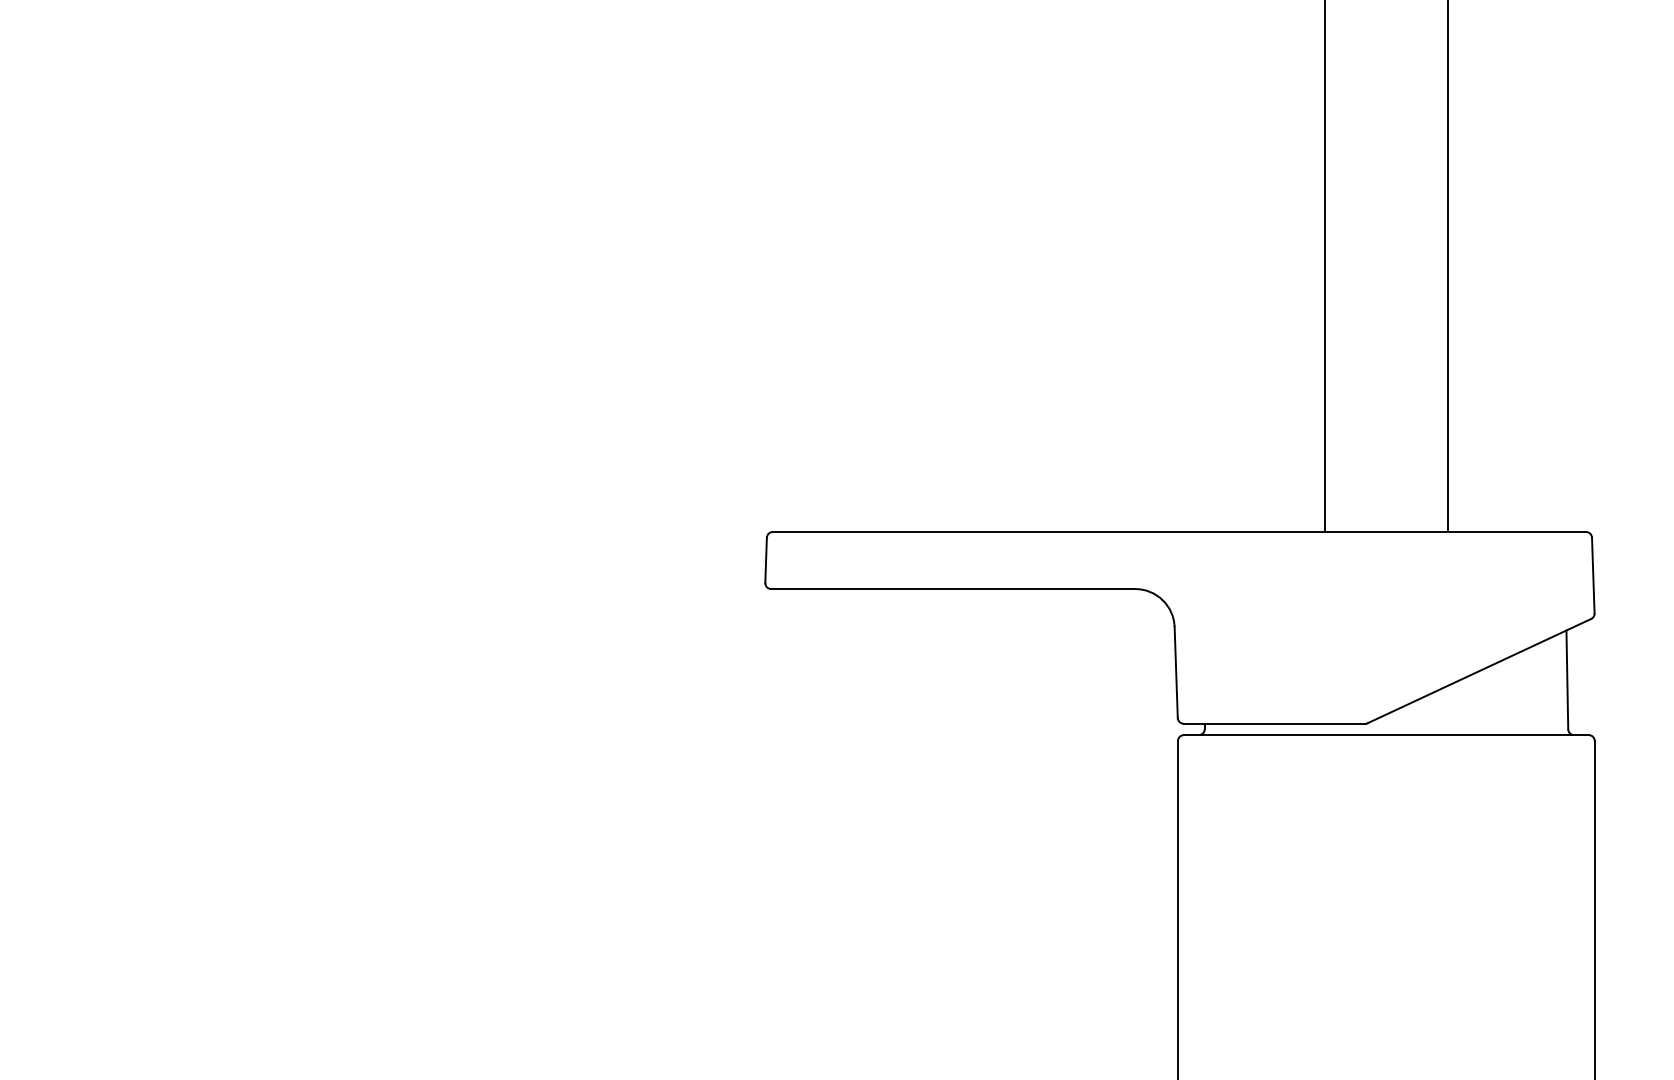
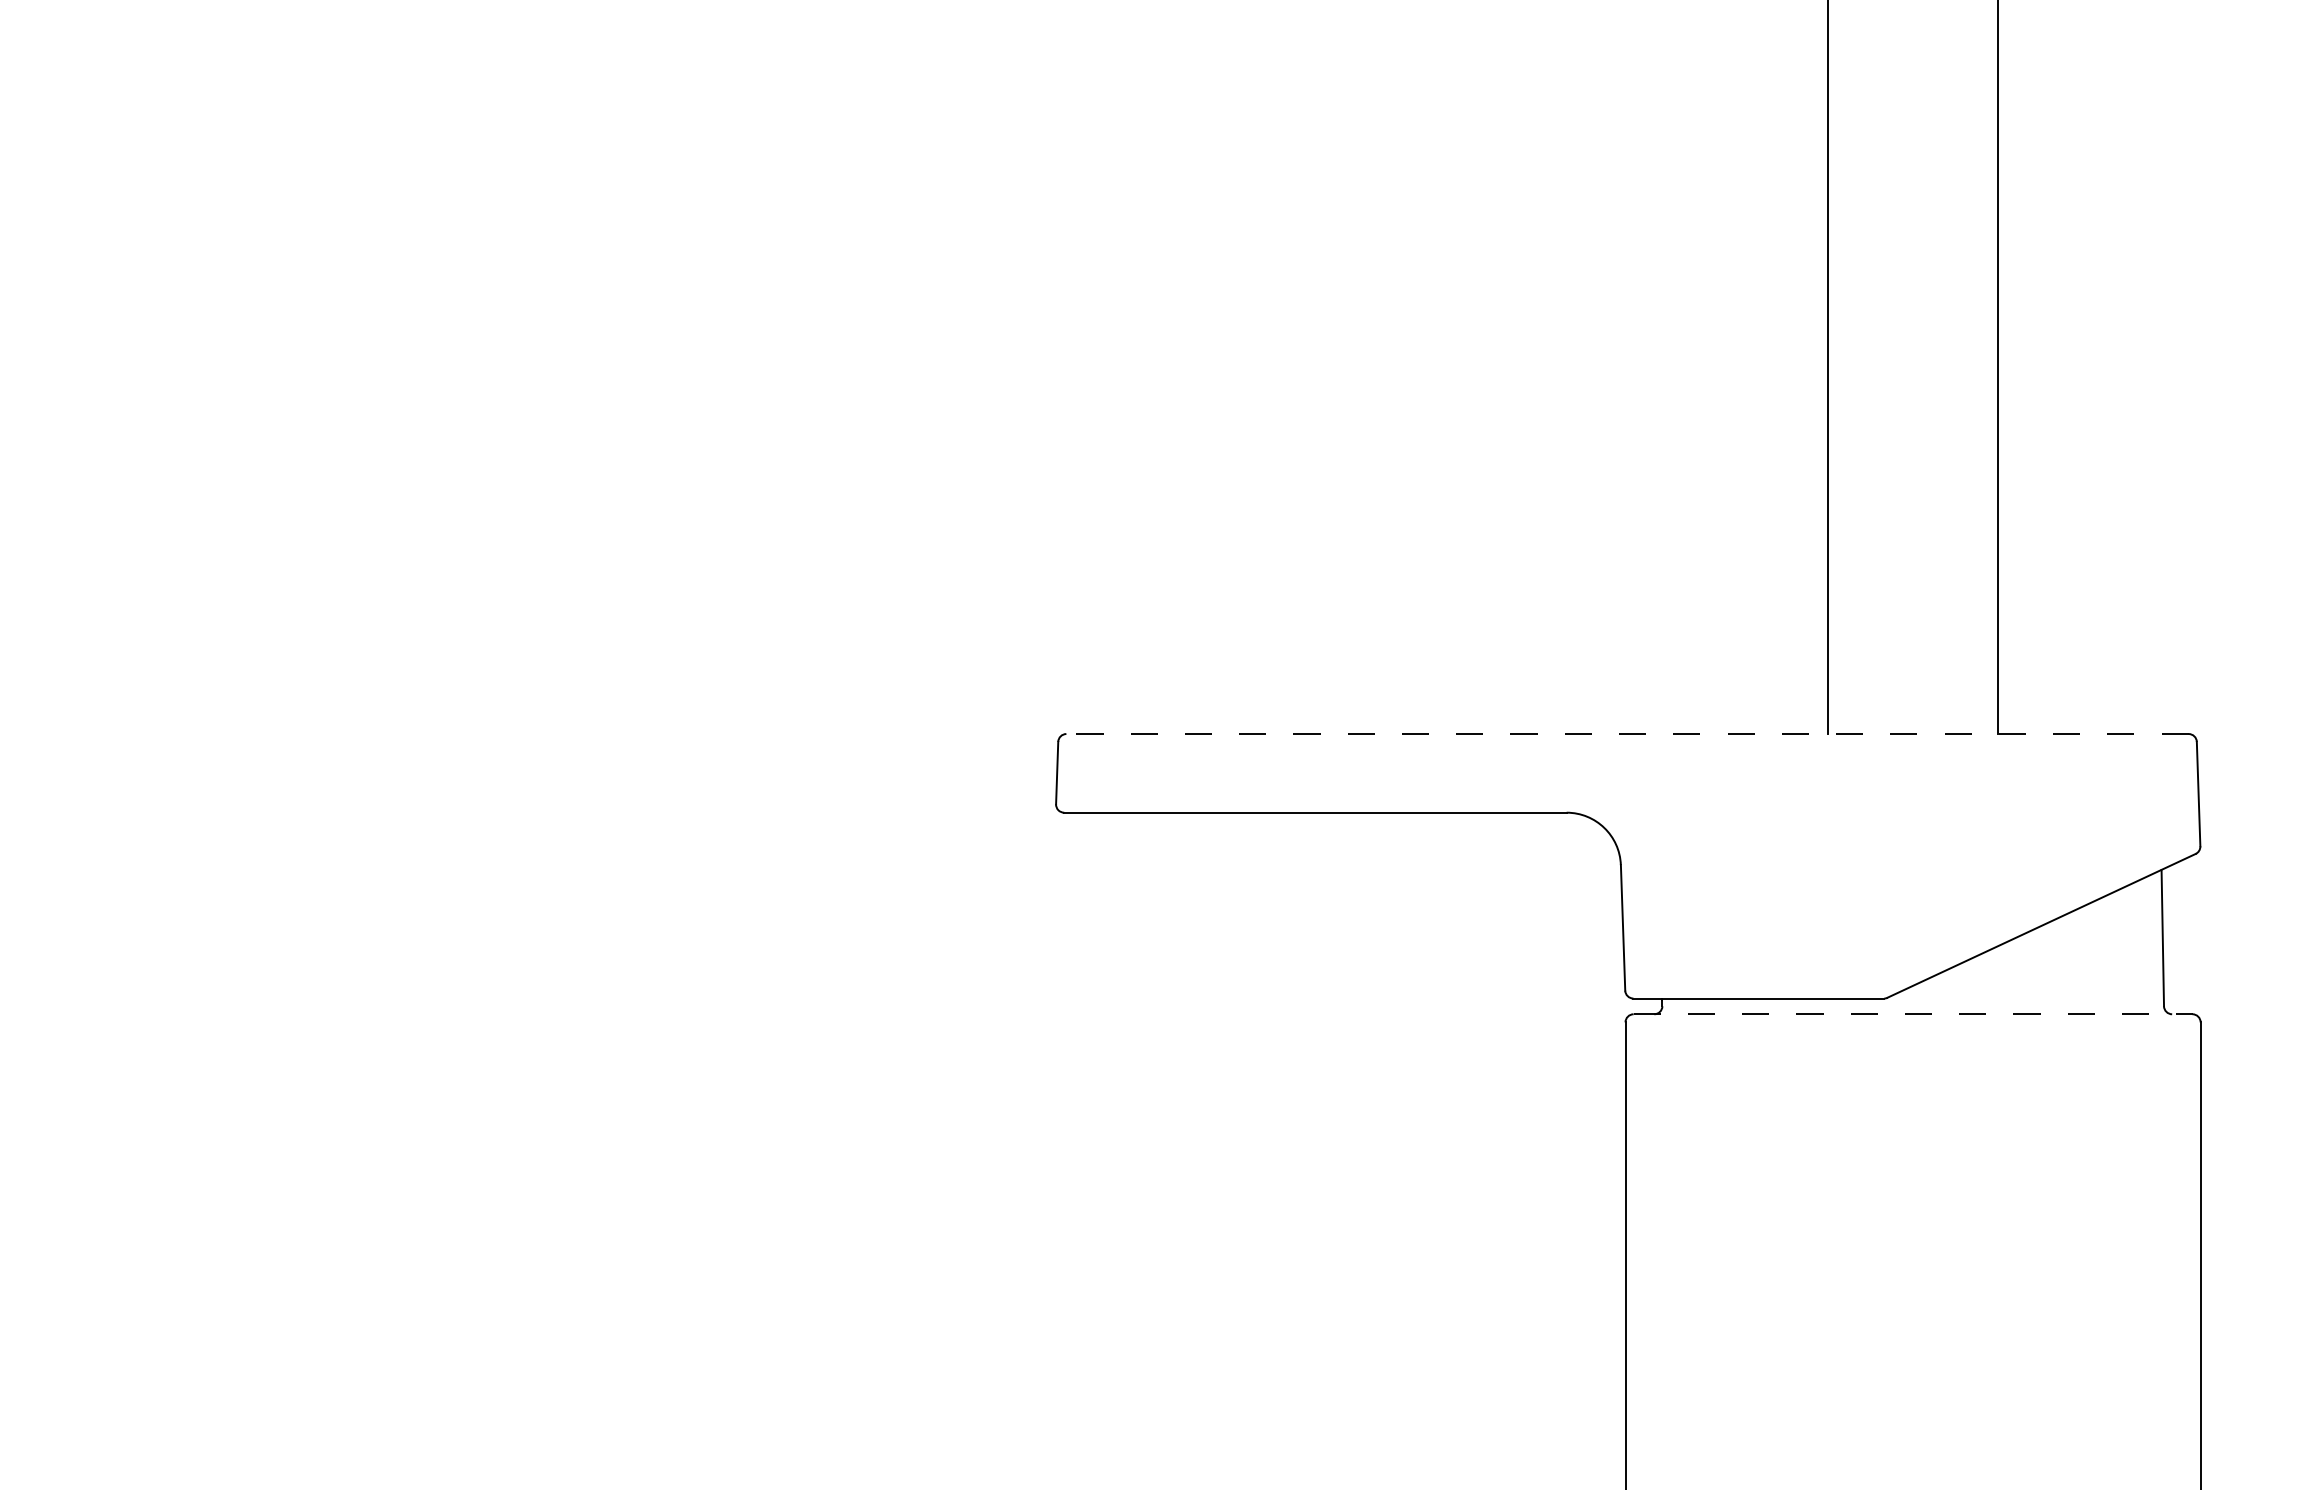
line: (1179, 532) -> (1627, 734), solid -> dashed
line: (1386, 735) -> (1913, 1014), solid -> dashed

